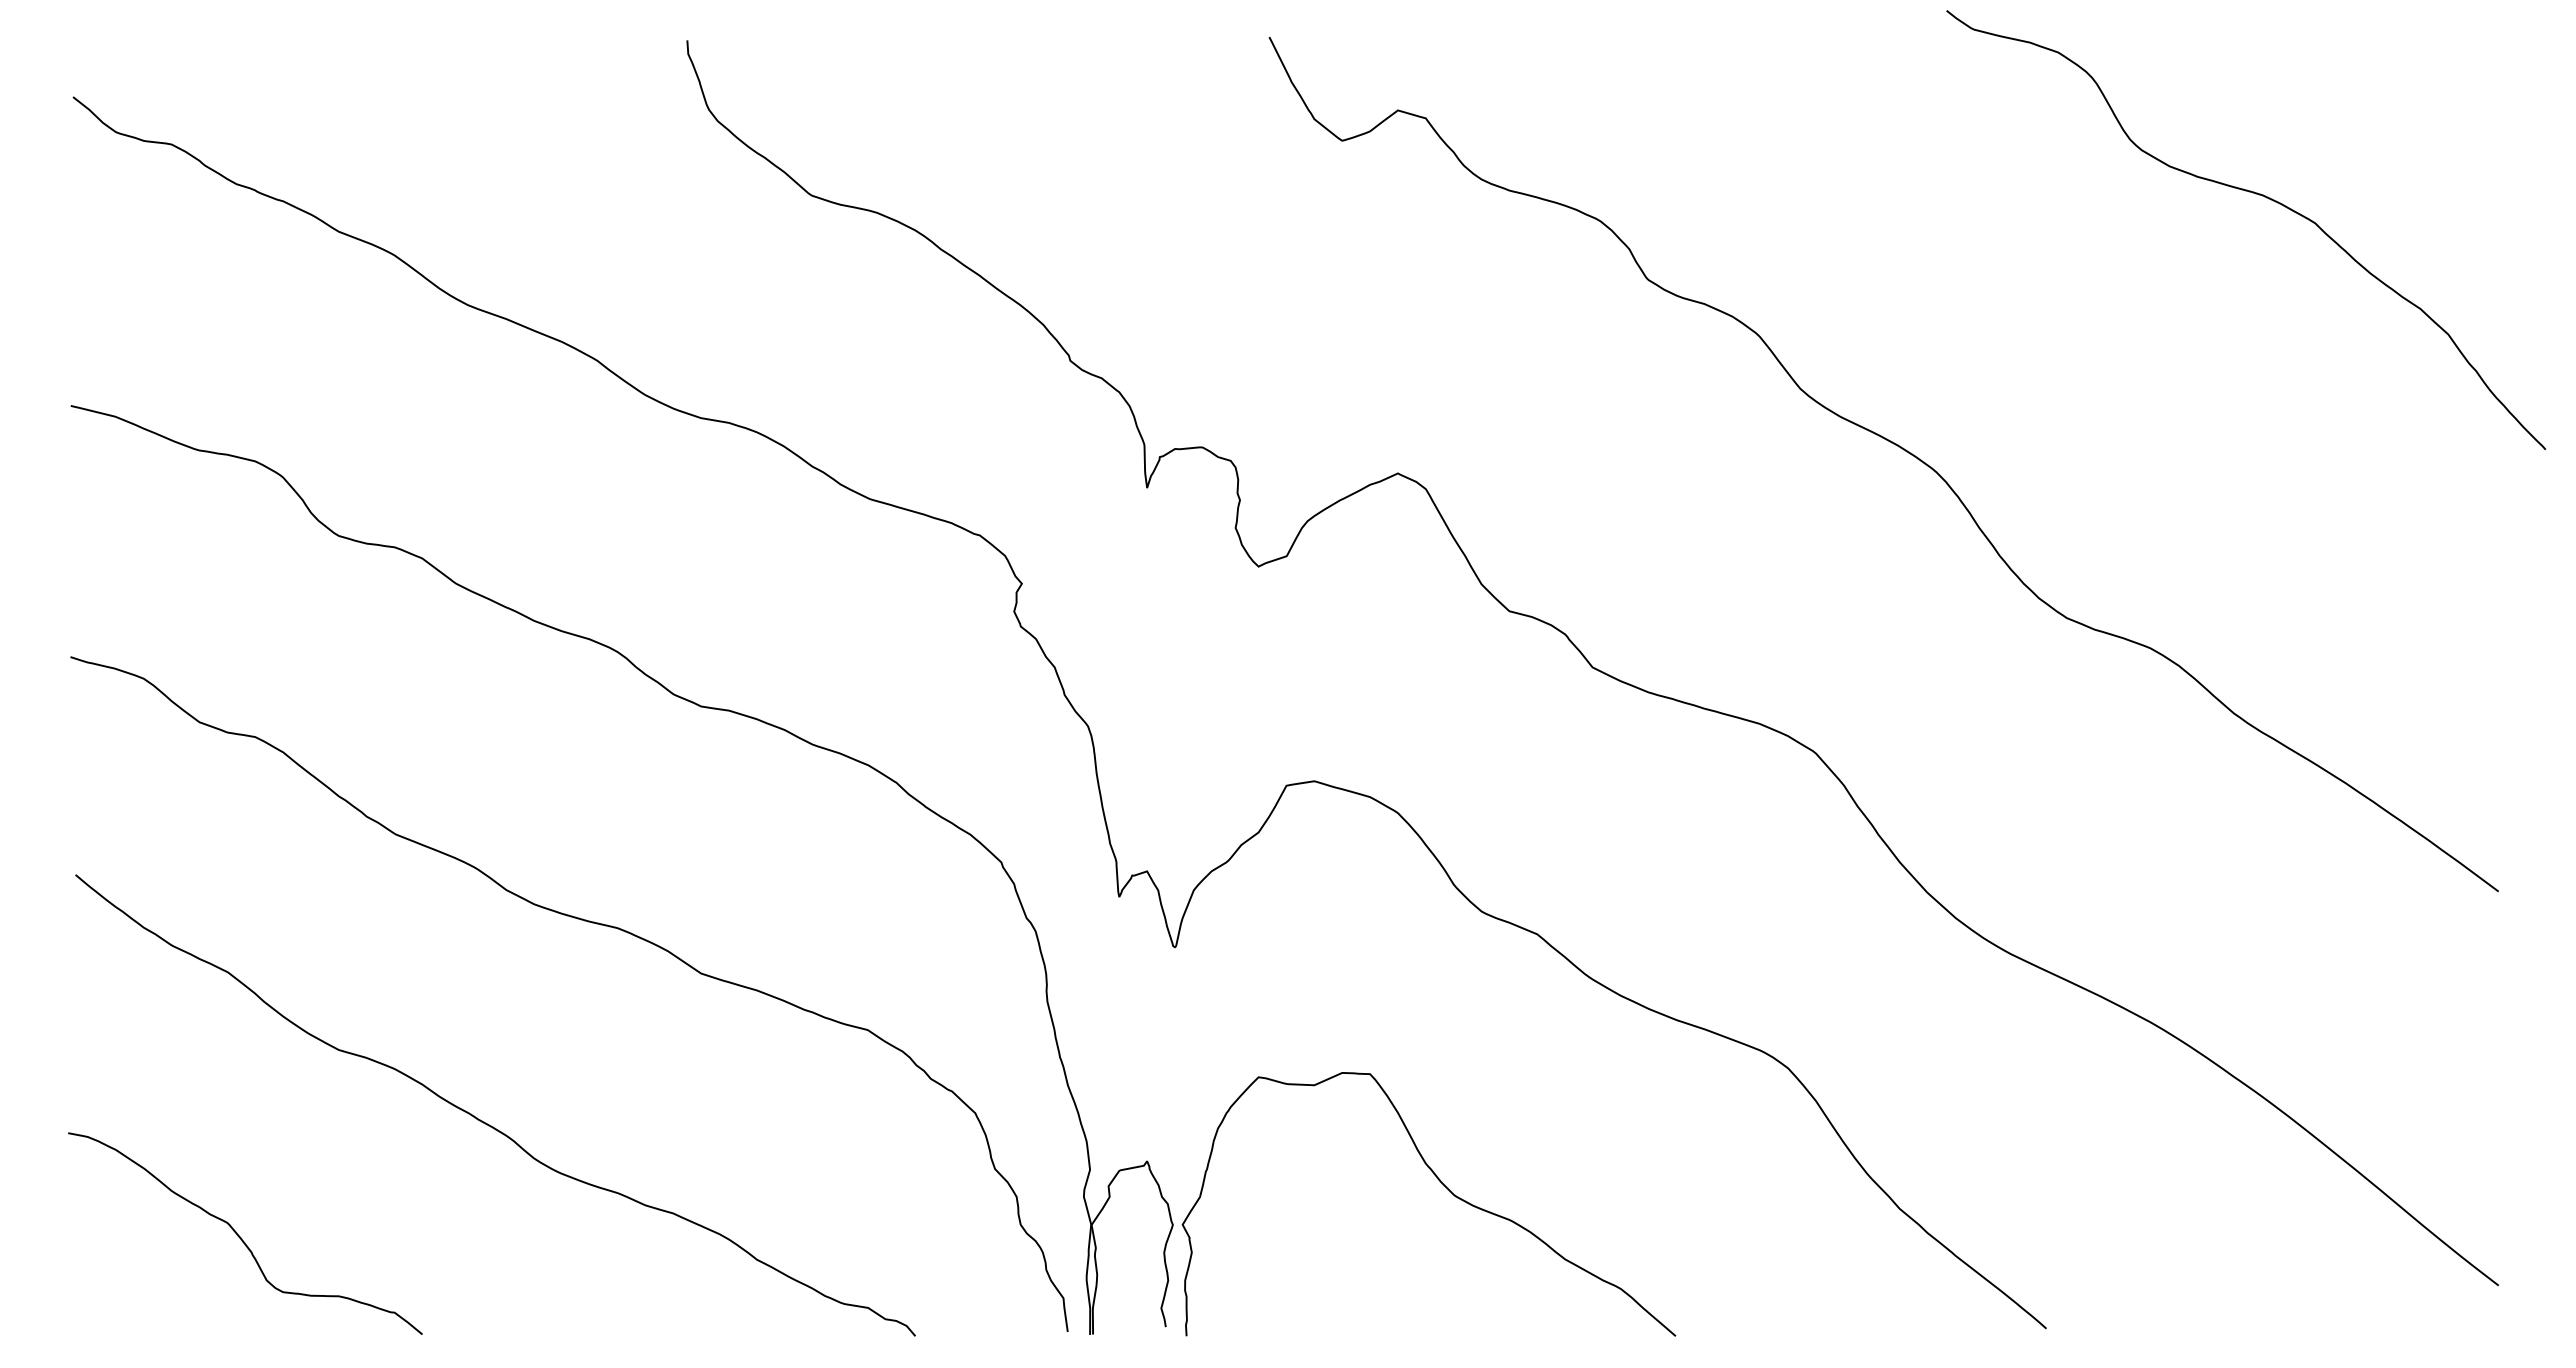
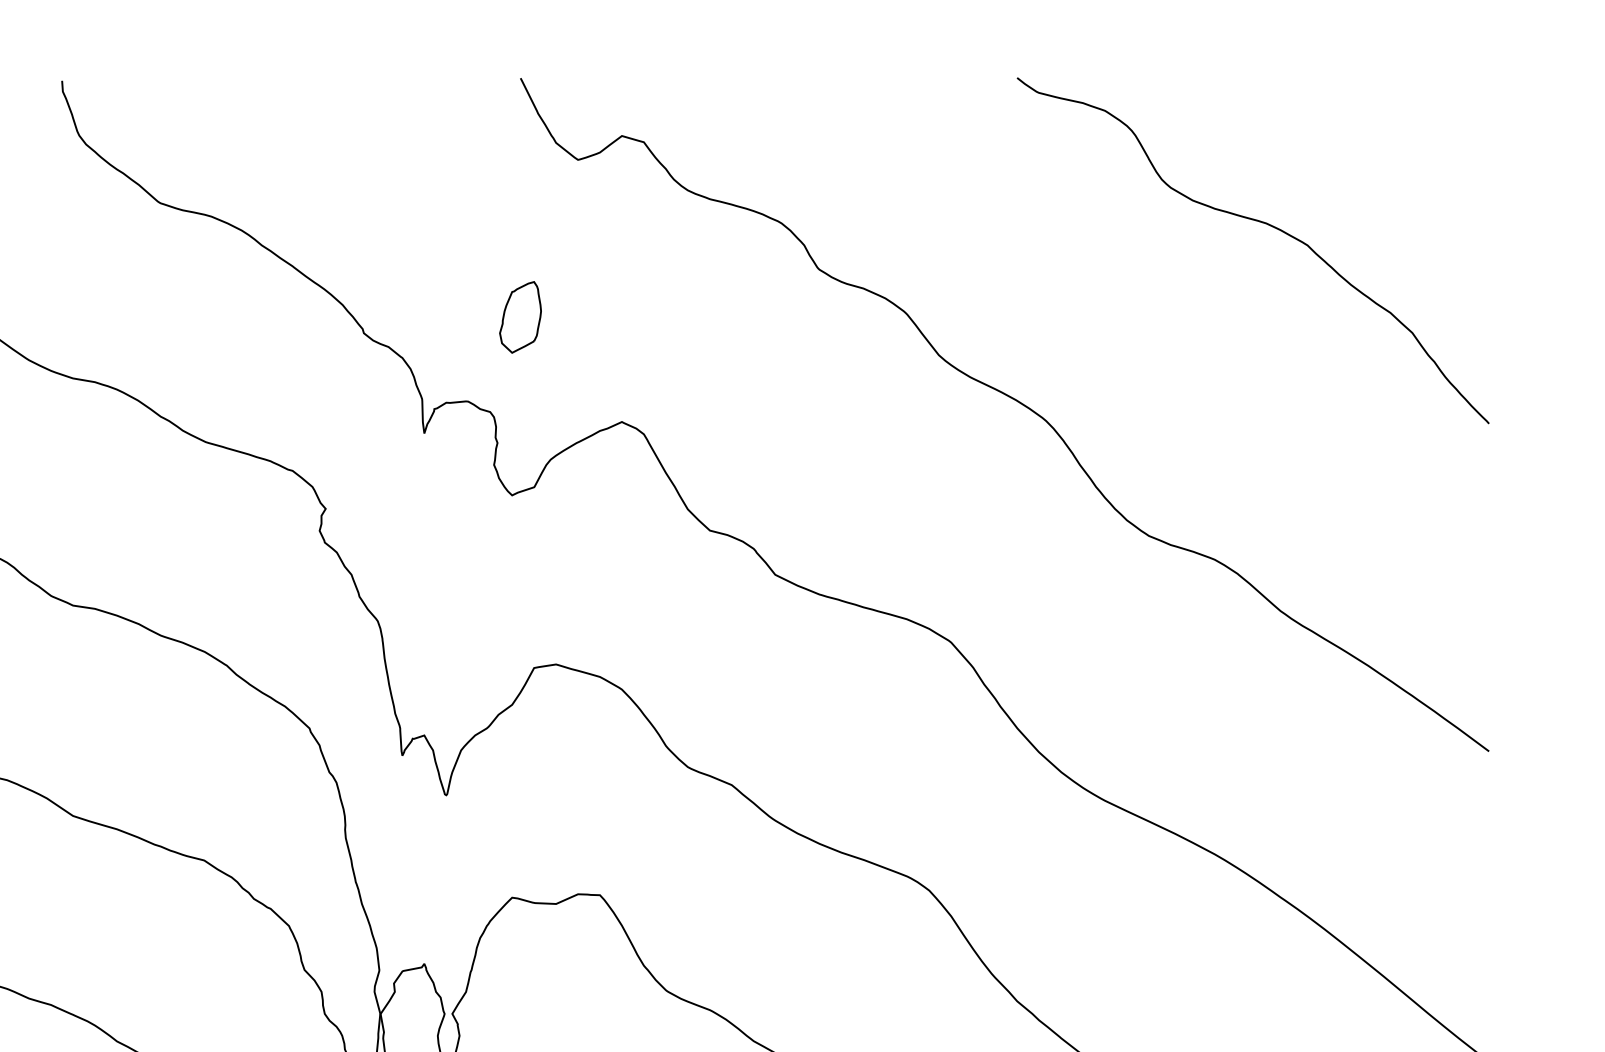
curve: (2255, 194) -> (1260, 222), moved
part: (1269, 340) -> (520, 317), added

